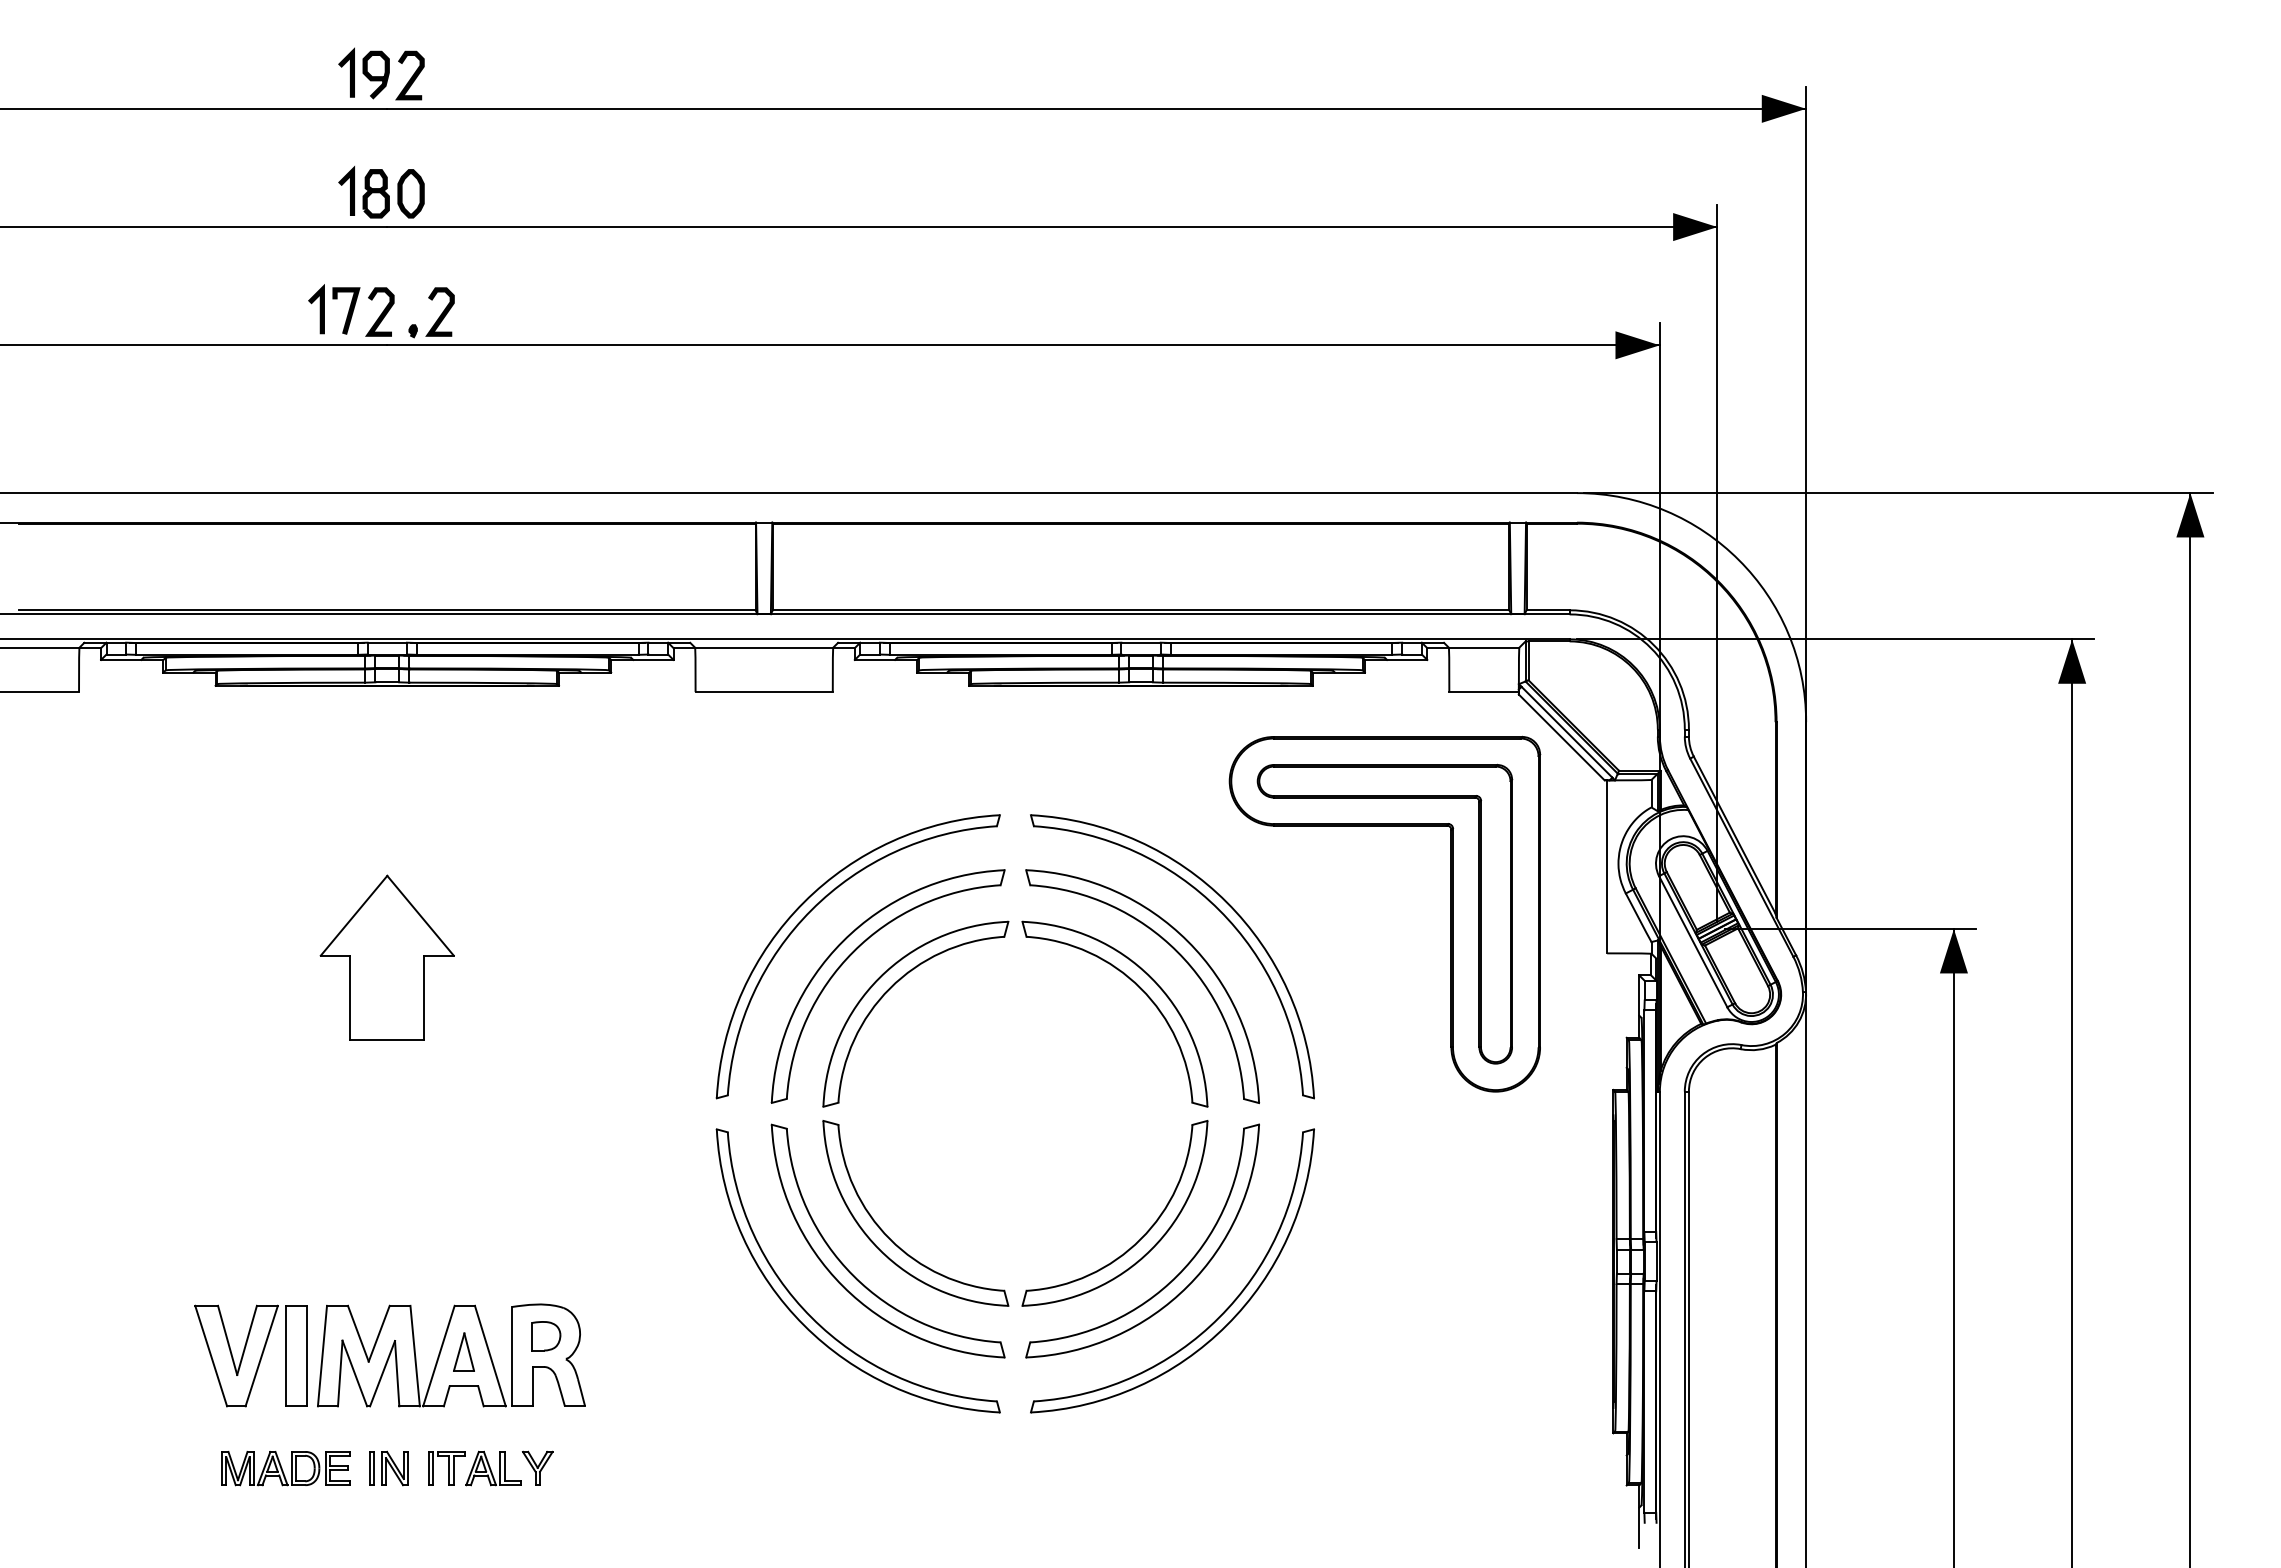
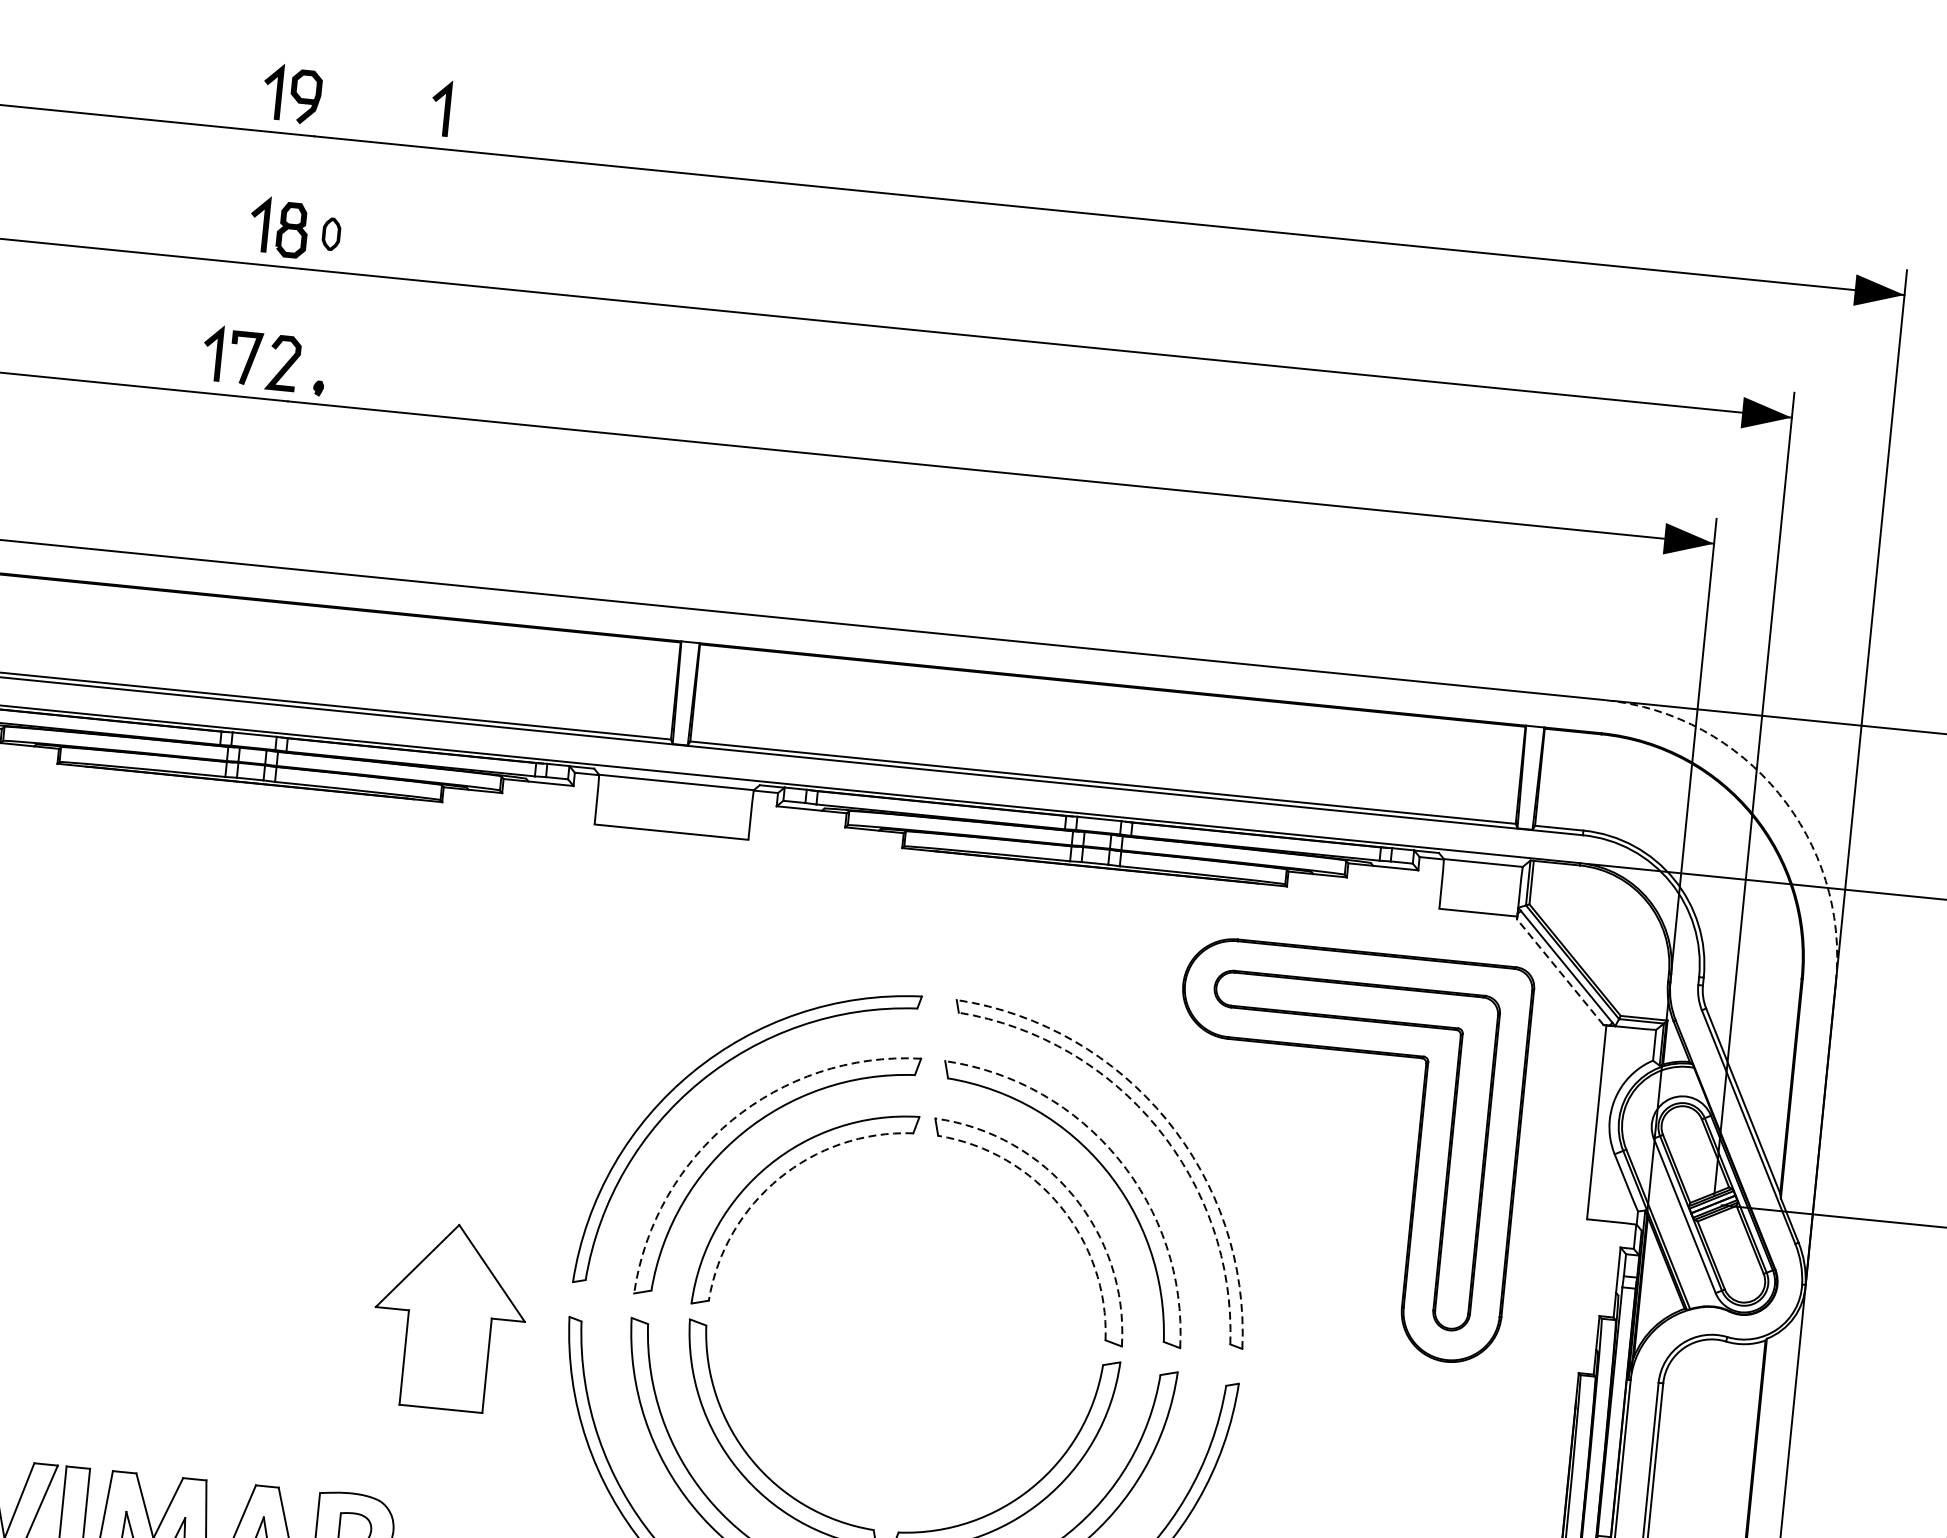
line: (500, 72) -> (445, 108), added
curve: (411, 76) -> (345, 102), removed
part: (410, 193) -> (330, 233), size x0.6
curve: (441, 313) -> (352, 371), removed
arc: (1739, 560) -> (1779, 793), solid -> dashed
line: (1561, 737) -> (1560, 972), solid -> dashed
arc: (1226, 902) -> (1166, 1119), solid -> dashed
arc: (1219, 910) -> (1157, 1127), solid -> dashed
arc: (843, 941) -> (732, 1120), solid -> dashed
arc: (1187, 941) -> (1118, 1159), solid -> dashed
part: (386, 957) -> (449, 1316), moved
arc: (1151, 977) -> (1073, 1195), solid -> dashed
arc: (890, 988) -> (779, 1178), solid -> dashed
arc: (1140, 988) -> (1060, 1206), solid -> dashed

